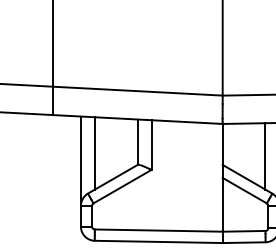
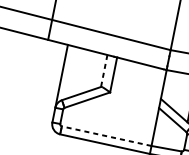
line: (137, 142) -> (104, 71), solid -> dashed
line: (94, 153) -> (72, 72), removed
line: (158, 230) -> (106, 136), solid -> dashed

